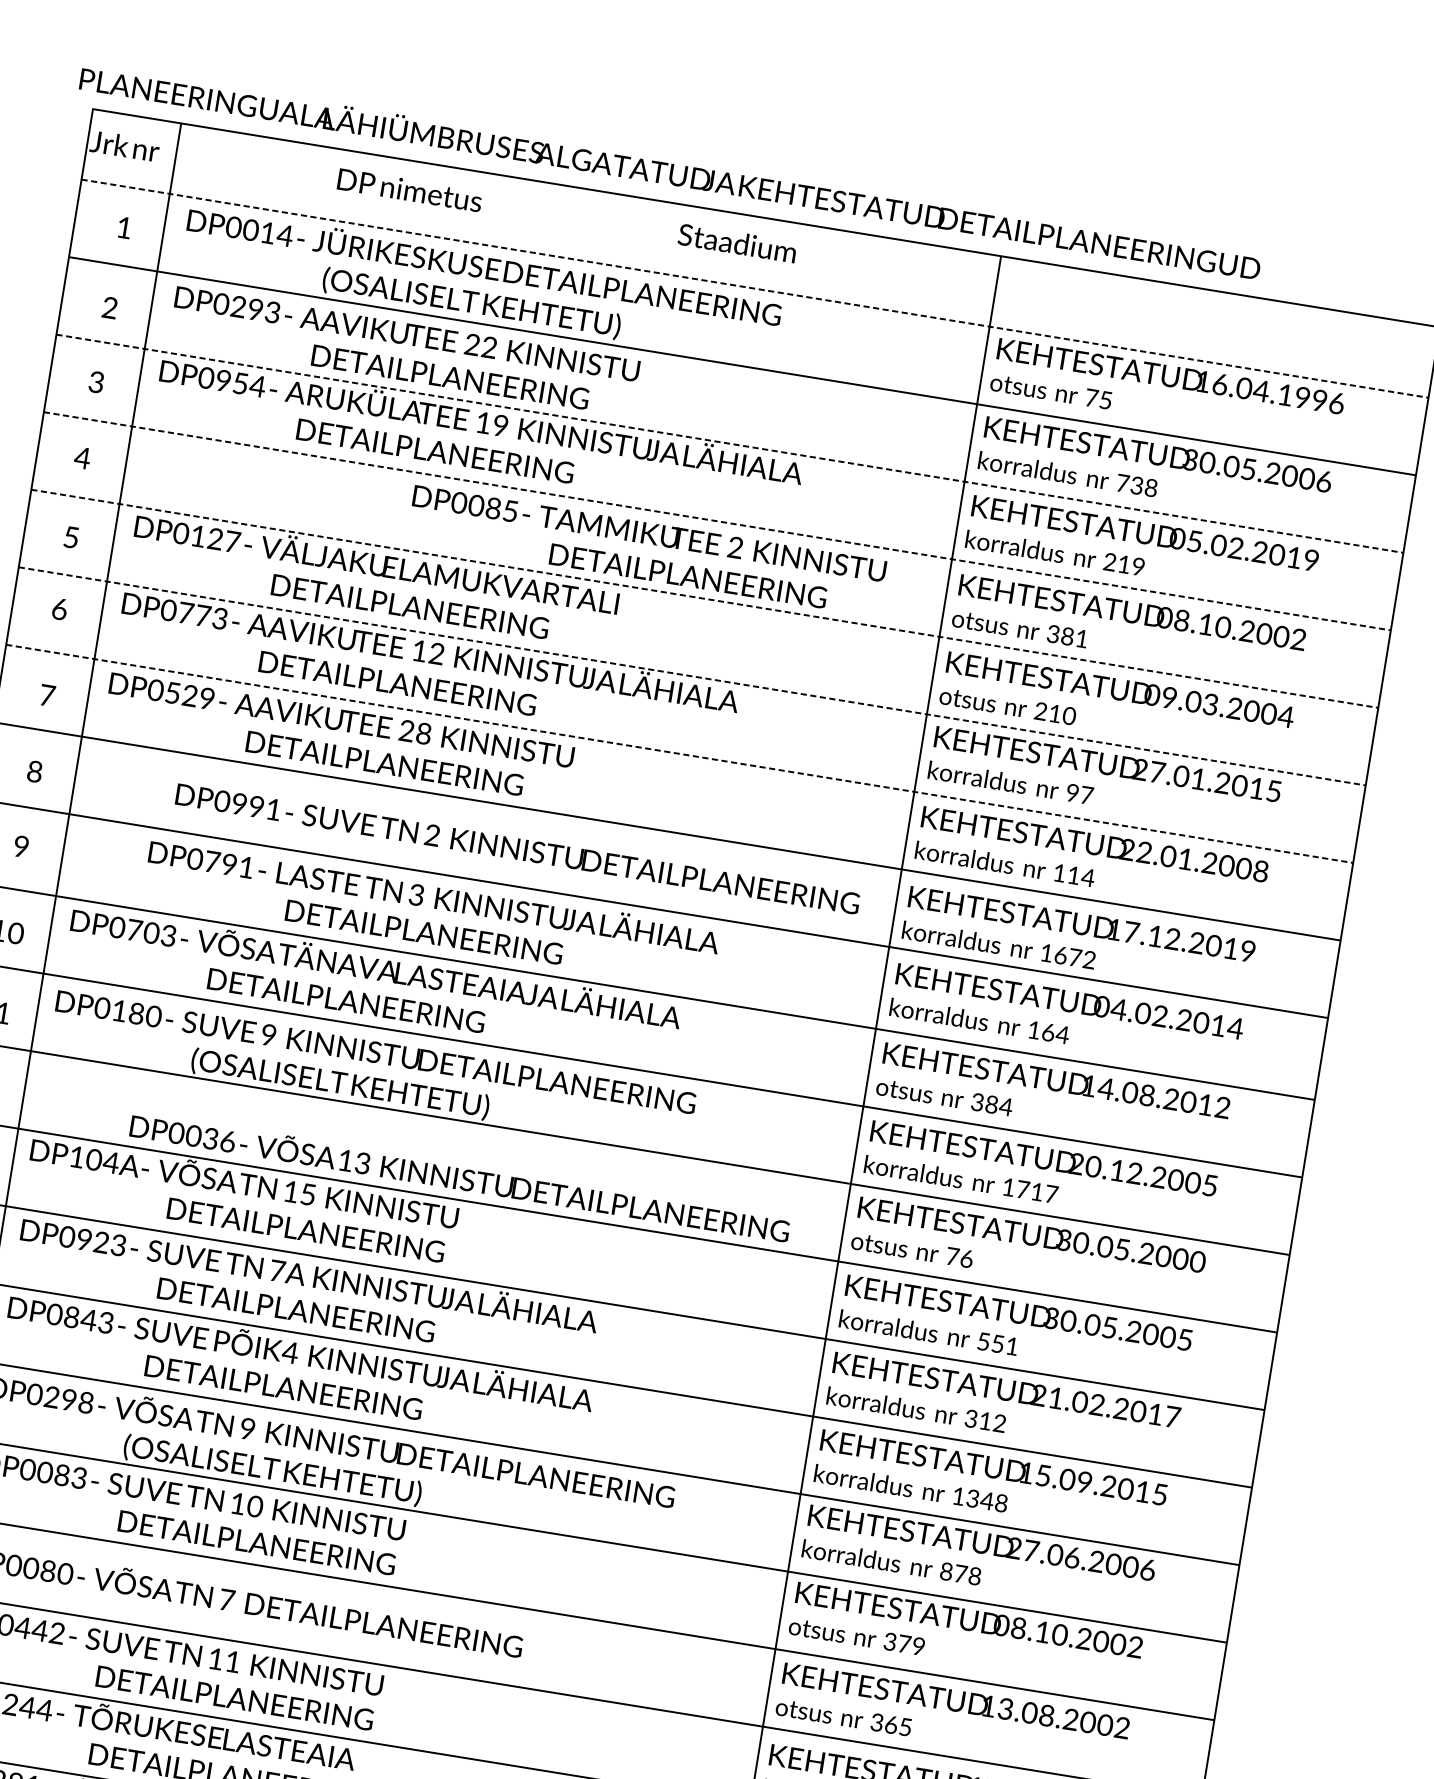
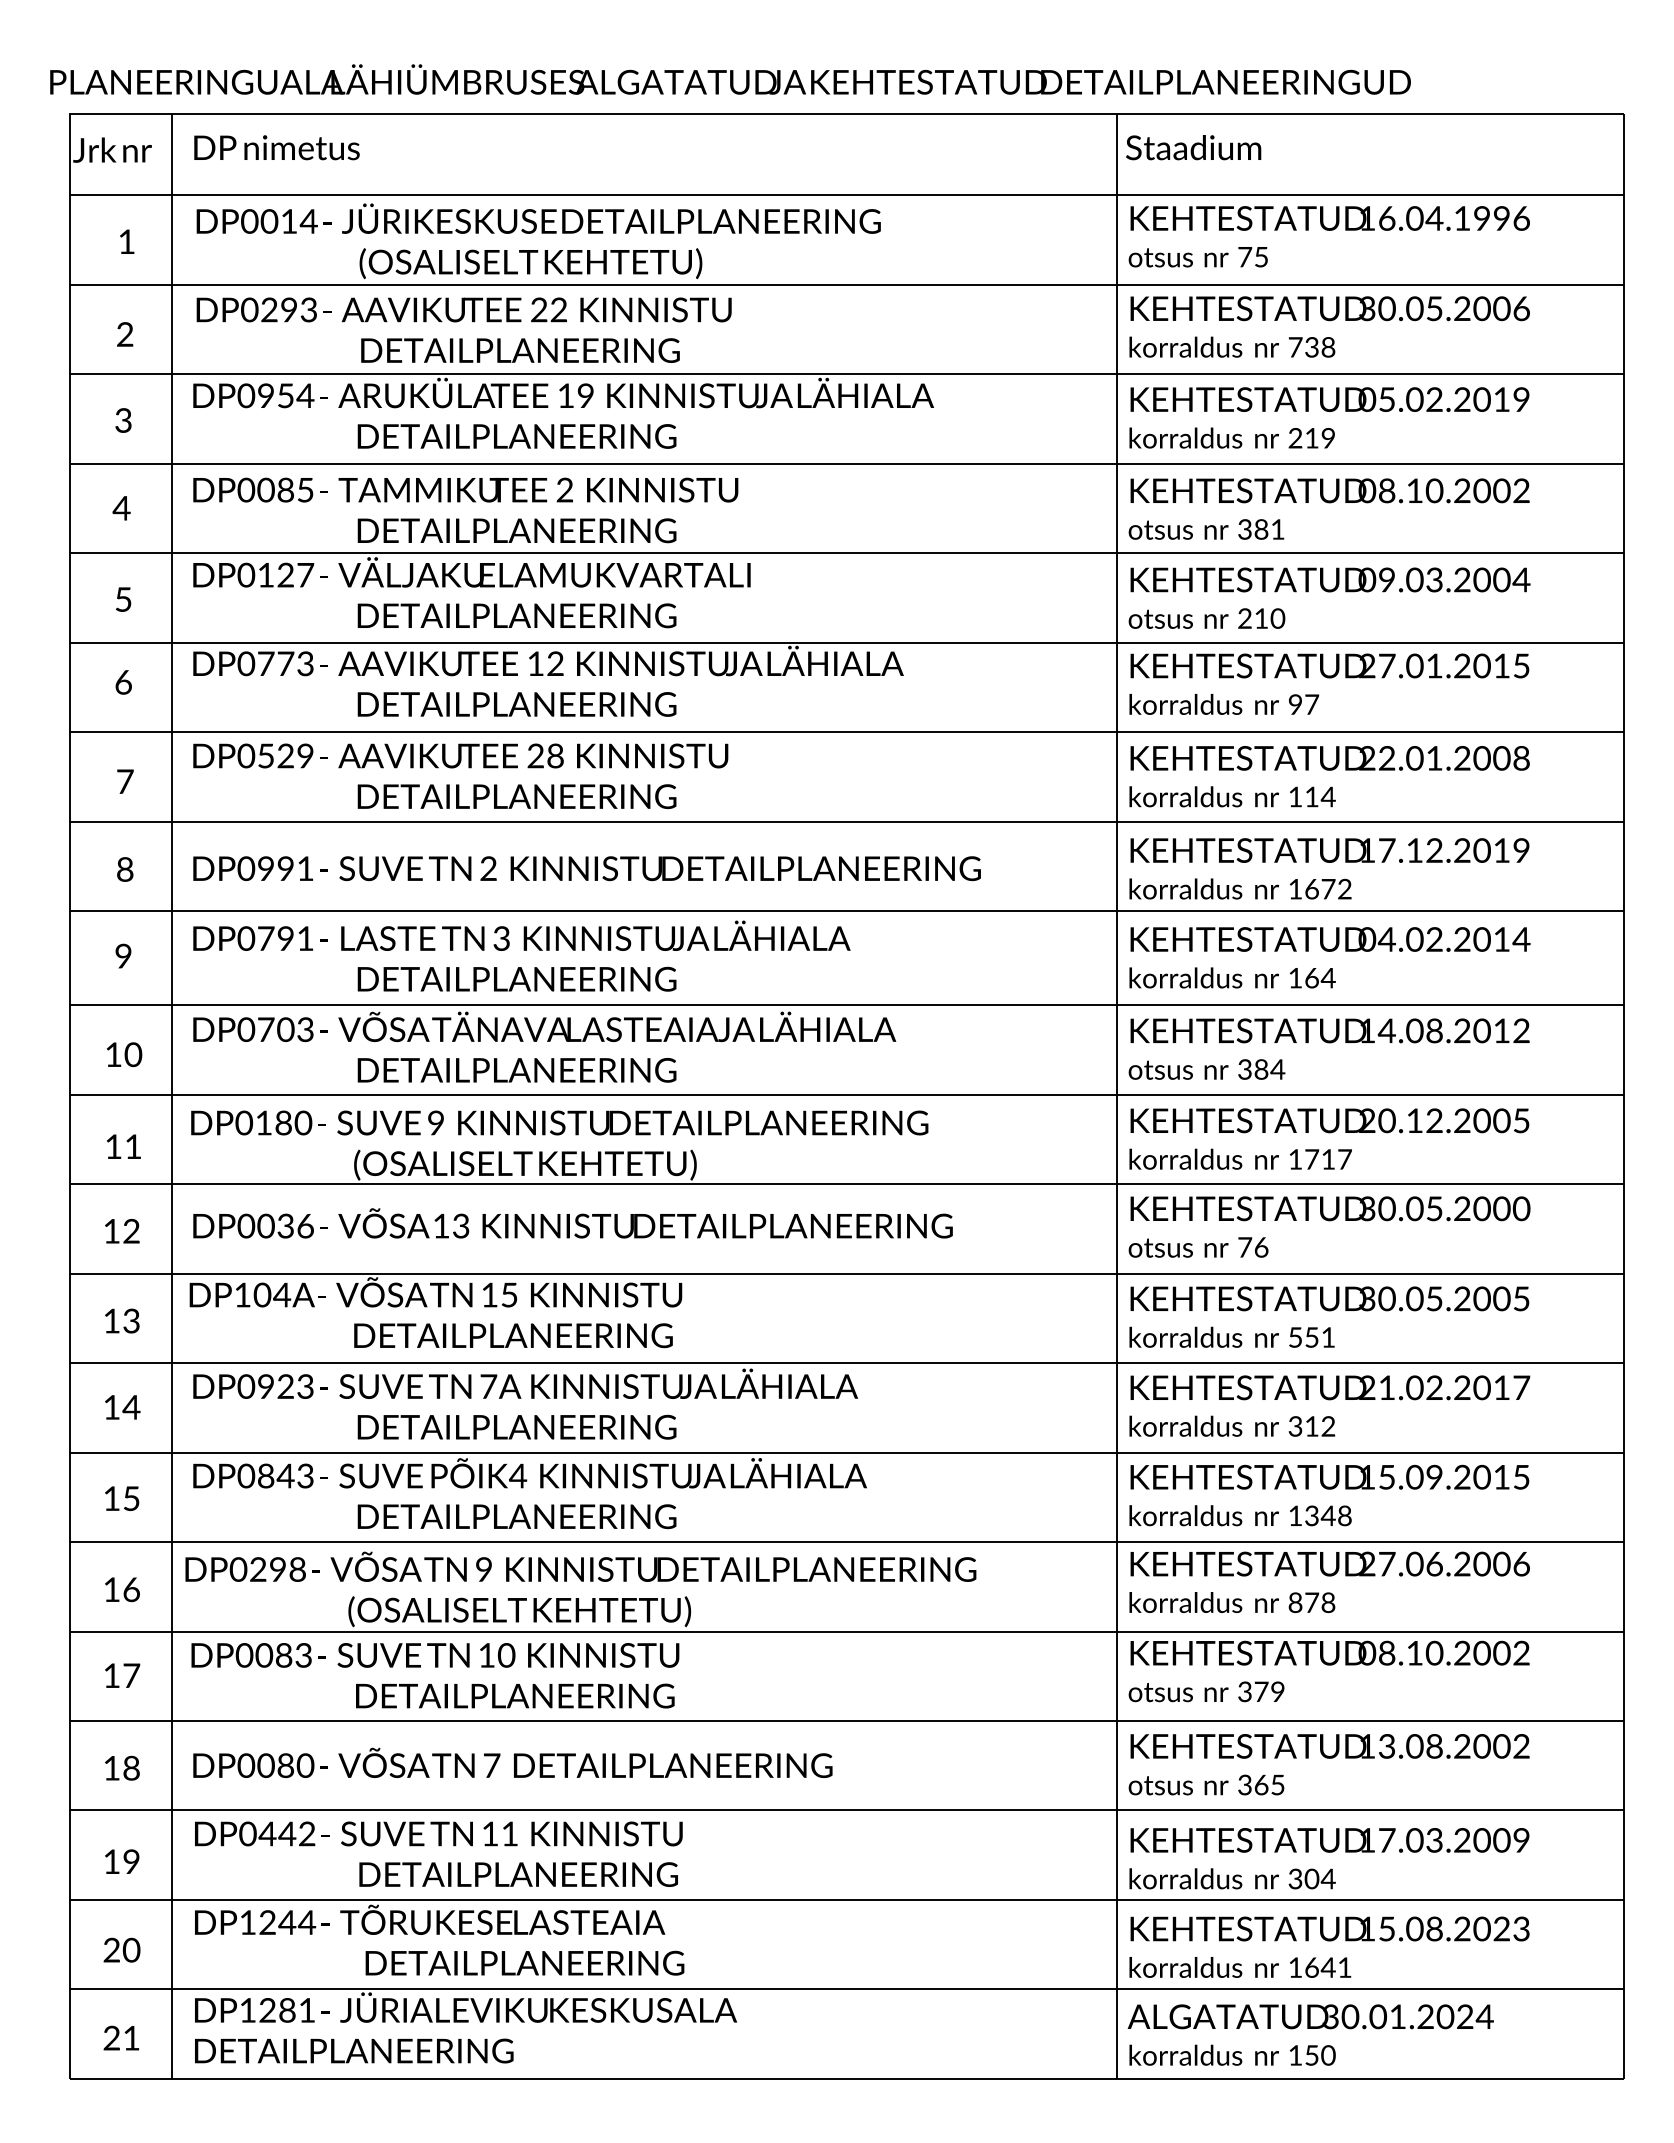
text: (409, 190) -> (276, 147), moved
text: (737, 243) -> (1193, 147), moved
line: (754, 288) -> (846, 195), dashed -> solid
line: (729, 443) -> (846, 374), dashed -> solid
line: (717, 520) -> (846, 463), dashed -> solid
text: (646, 551) -> (465, 510), moved
line: (704, 599) -> (846, 553), dashed -> solid
line: (692, 676) -> (846, 642), dashed -> solid
line: (679, 754) -> (846, 732), dashed -> solid
text: (517, 848) -> (586, 868), moved
text: (431, 912) -> (521, 955), moved
text: (459, 1176) -> (572, 1223), moved

